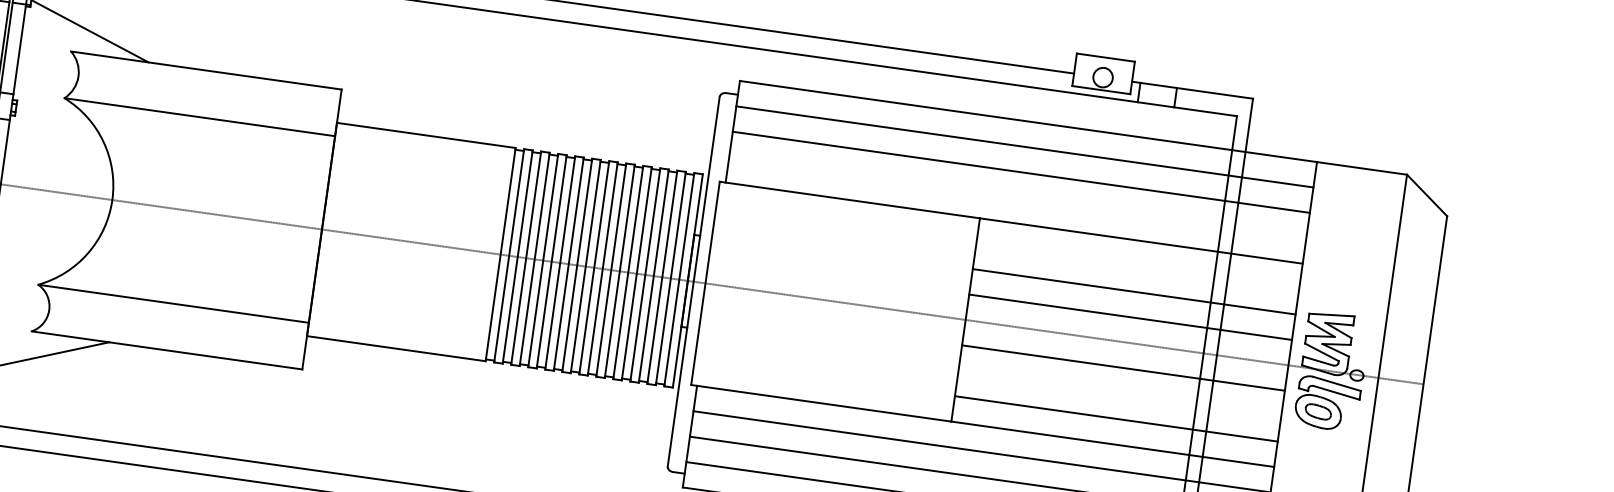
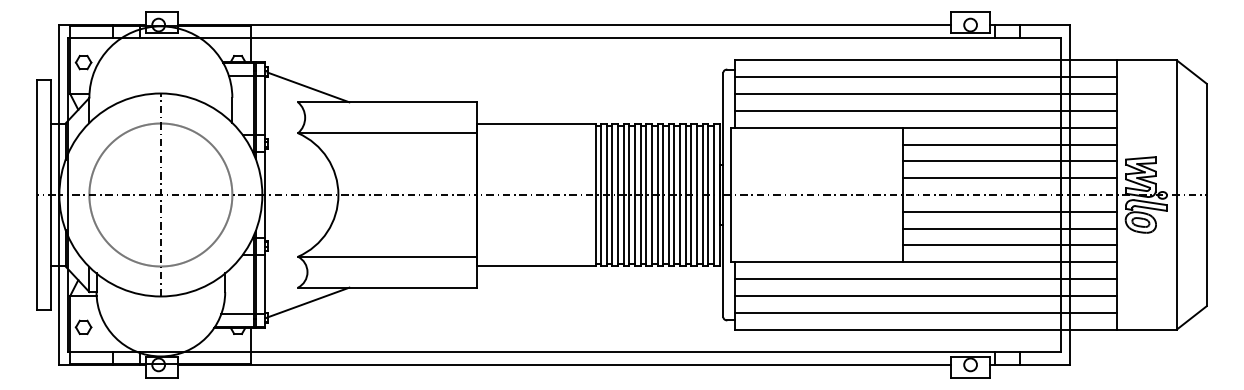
line: (1018, 197) -> (926, 110), added
line: (1137, 266) -> (1010, 144), added
line: (1120, 393) -> (1010, 228), added

